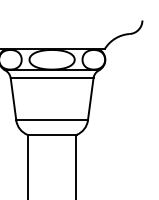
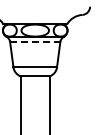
line: (52, 77) -> (35, 41), solid -> dashed

